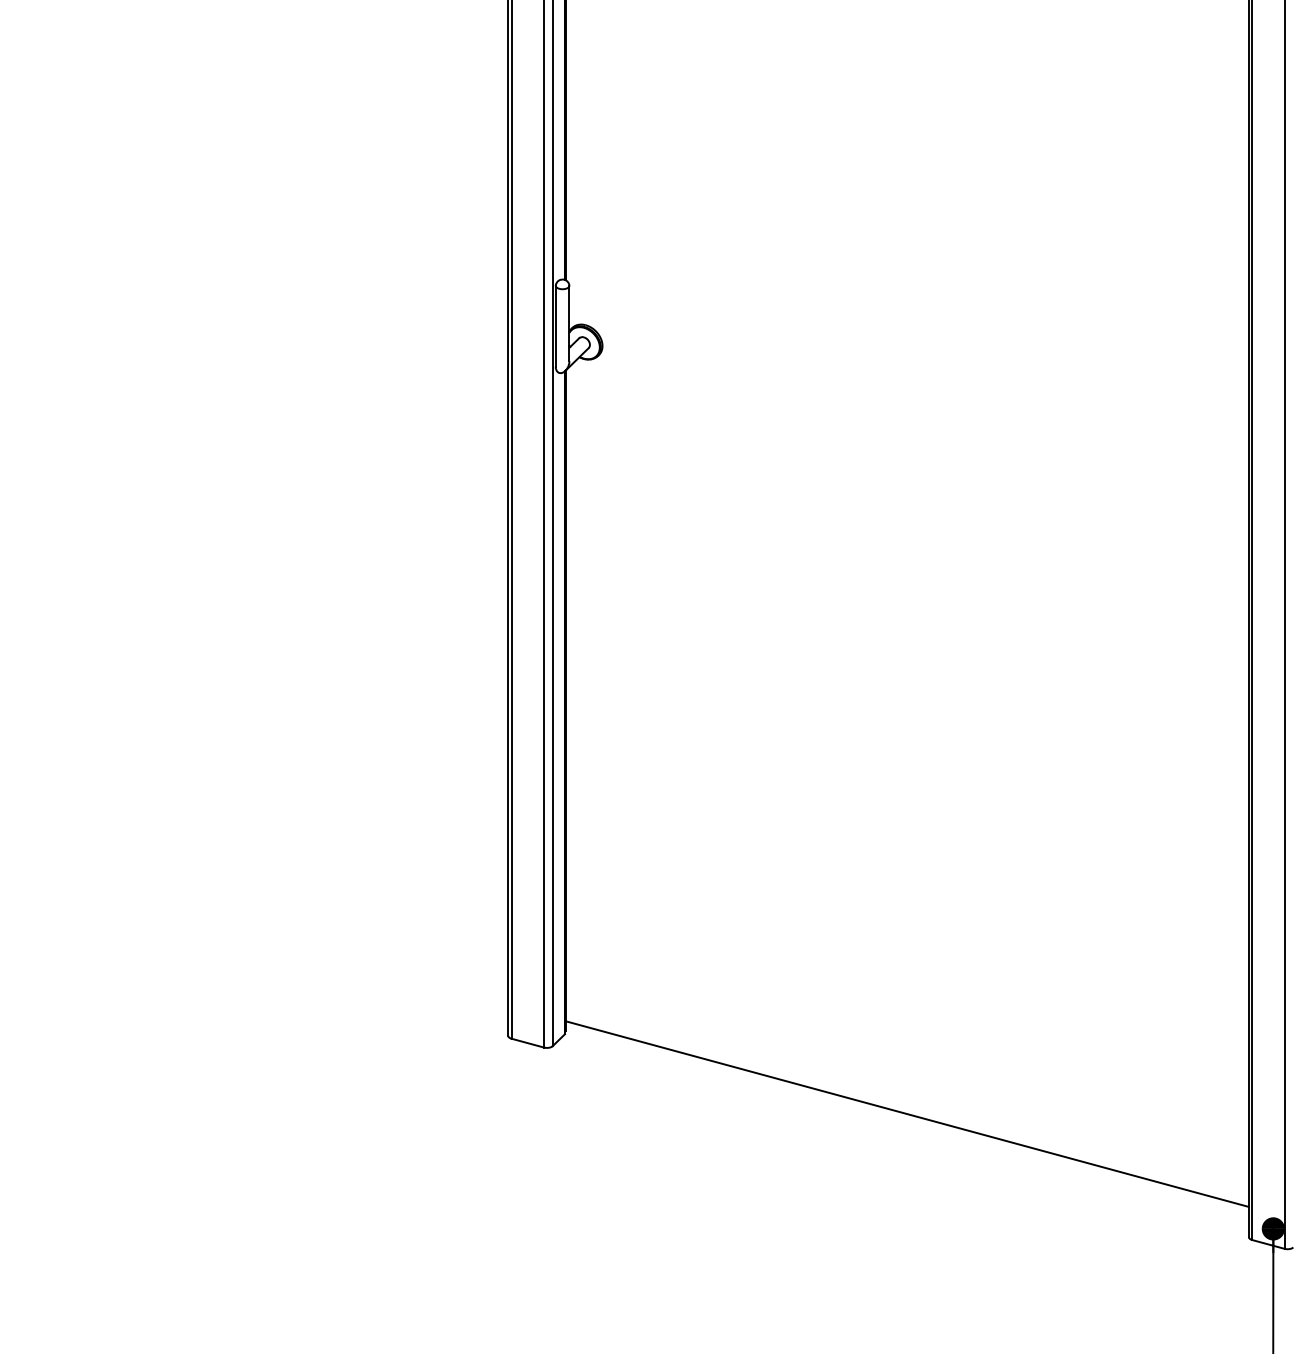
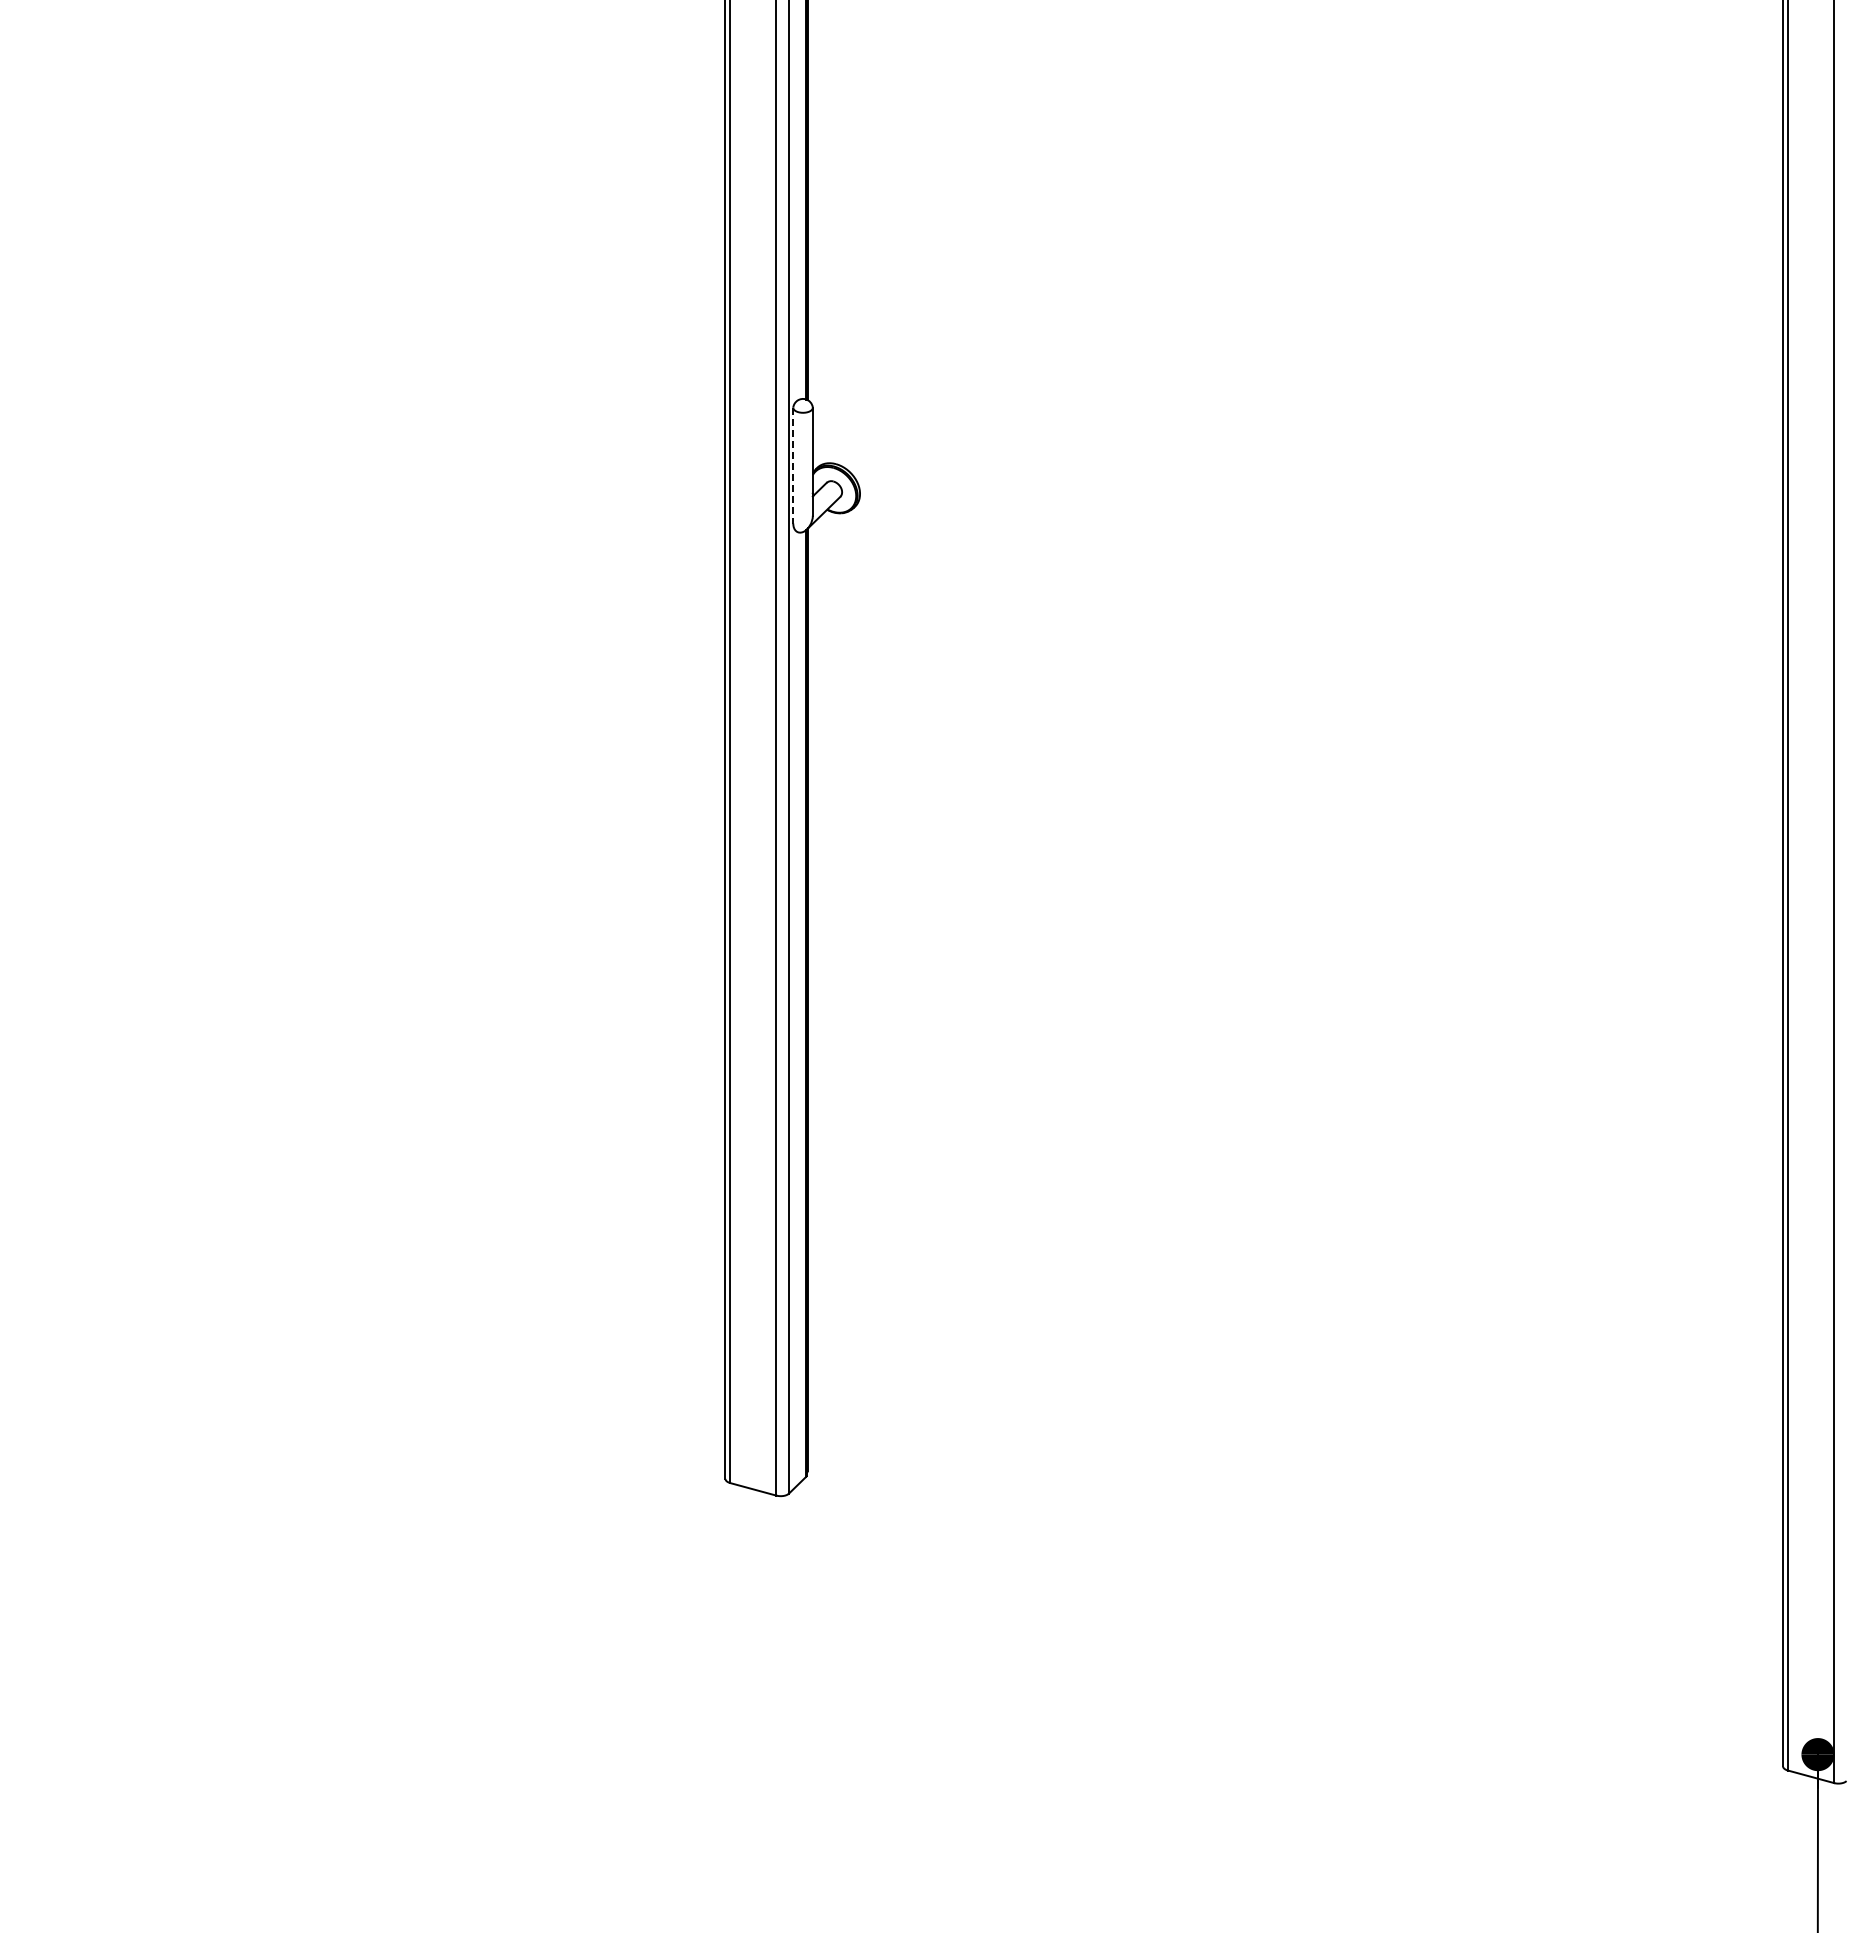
line: (555, 326) -> (793, 465), solid -> dashed
line: (907, 1113) -> (1295, 1590), removed

